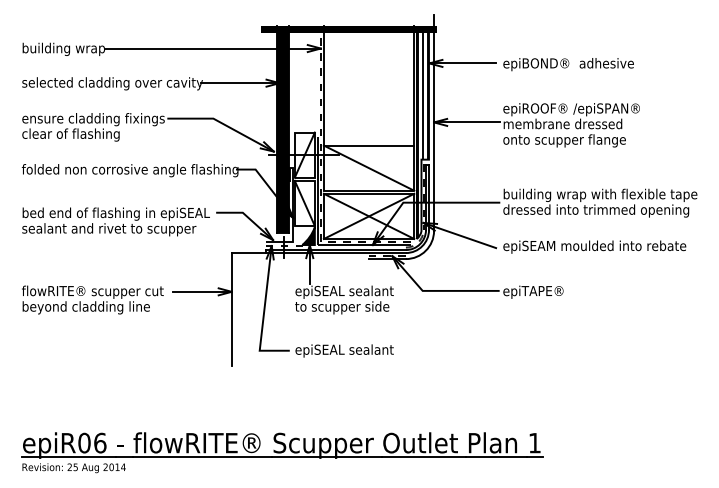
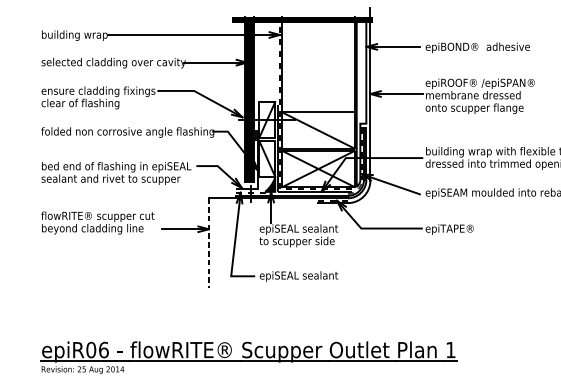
hatch: (422, 134) -> (361, 103), removed
text: (92, 299) -> (97, 222), moved
line: (231, 309) -> (208, 243), solid -> dashed

